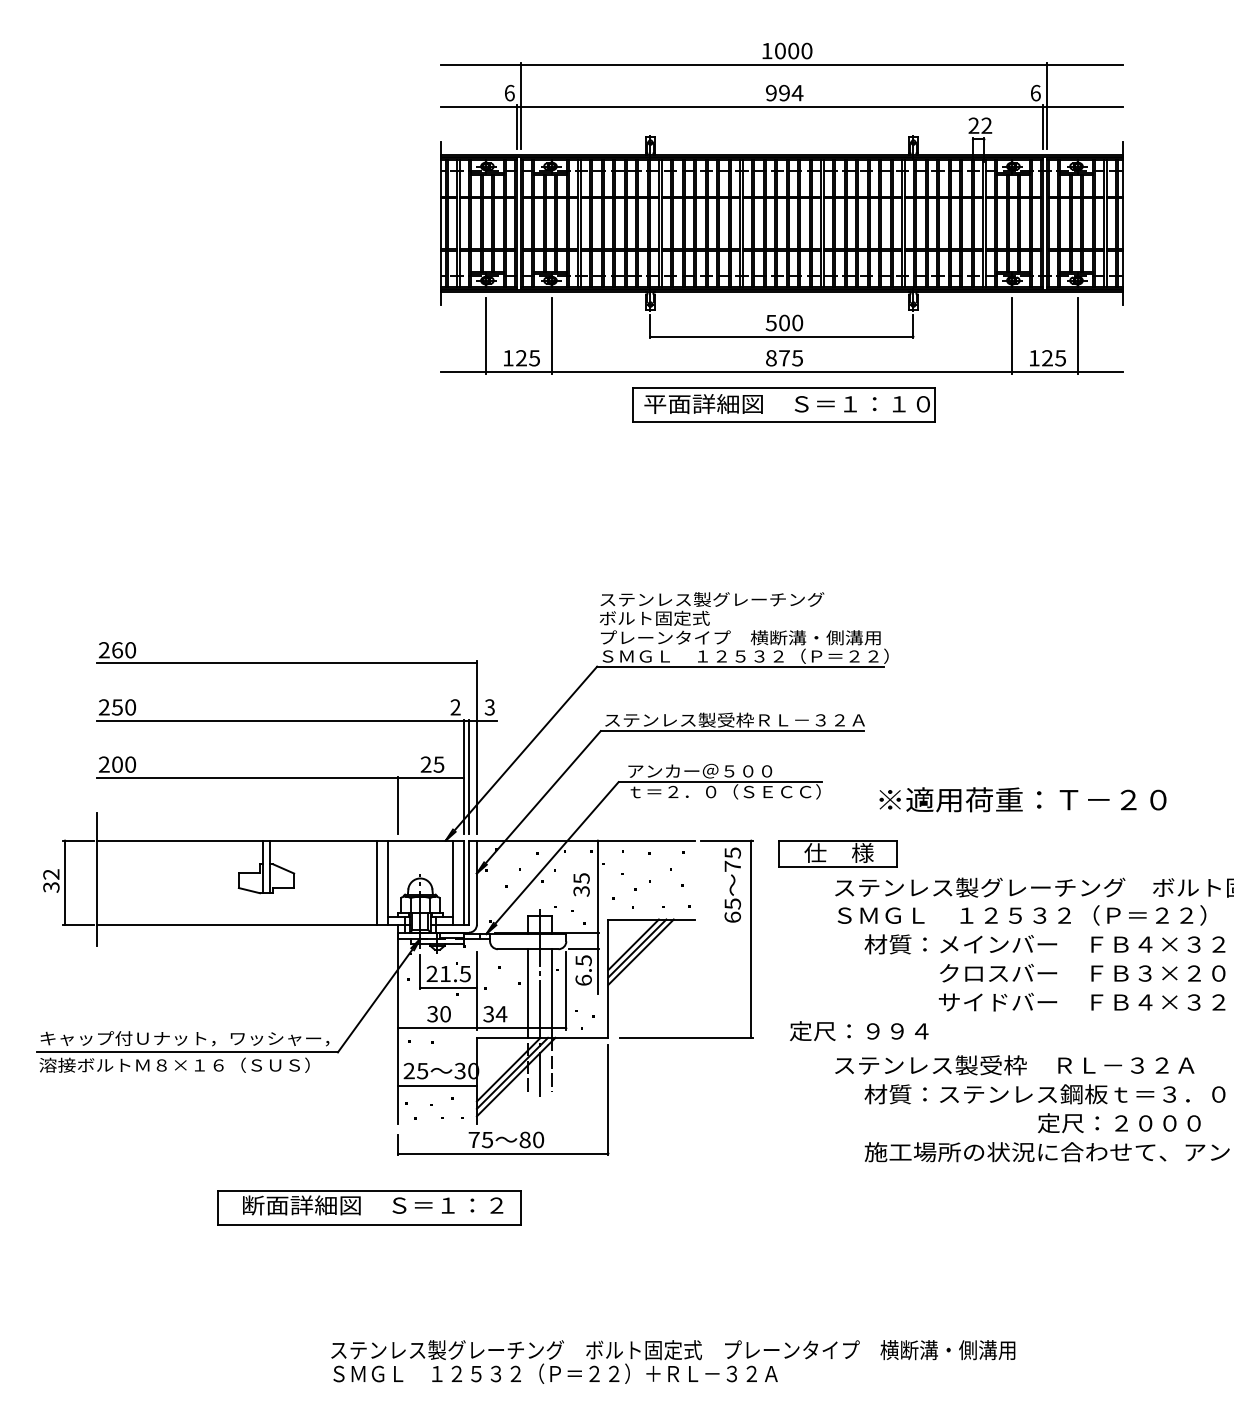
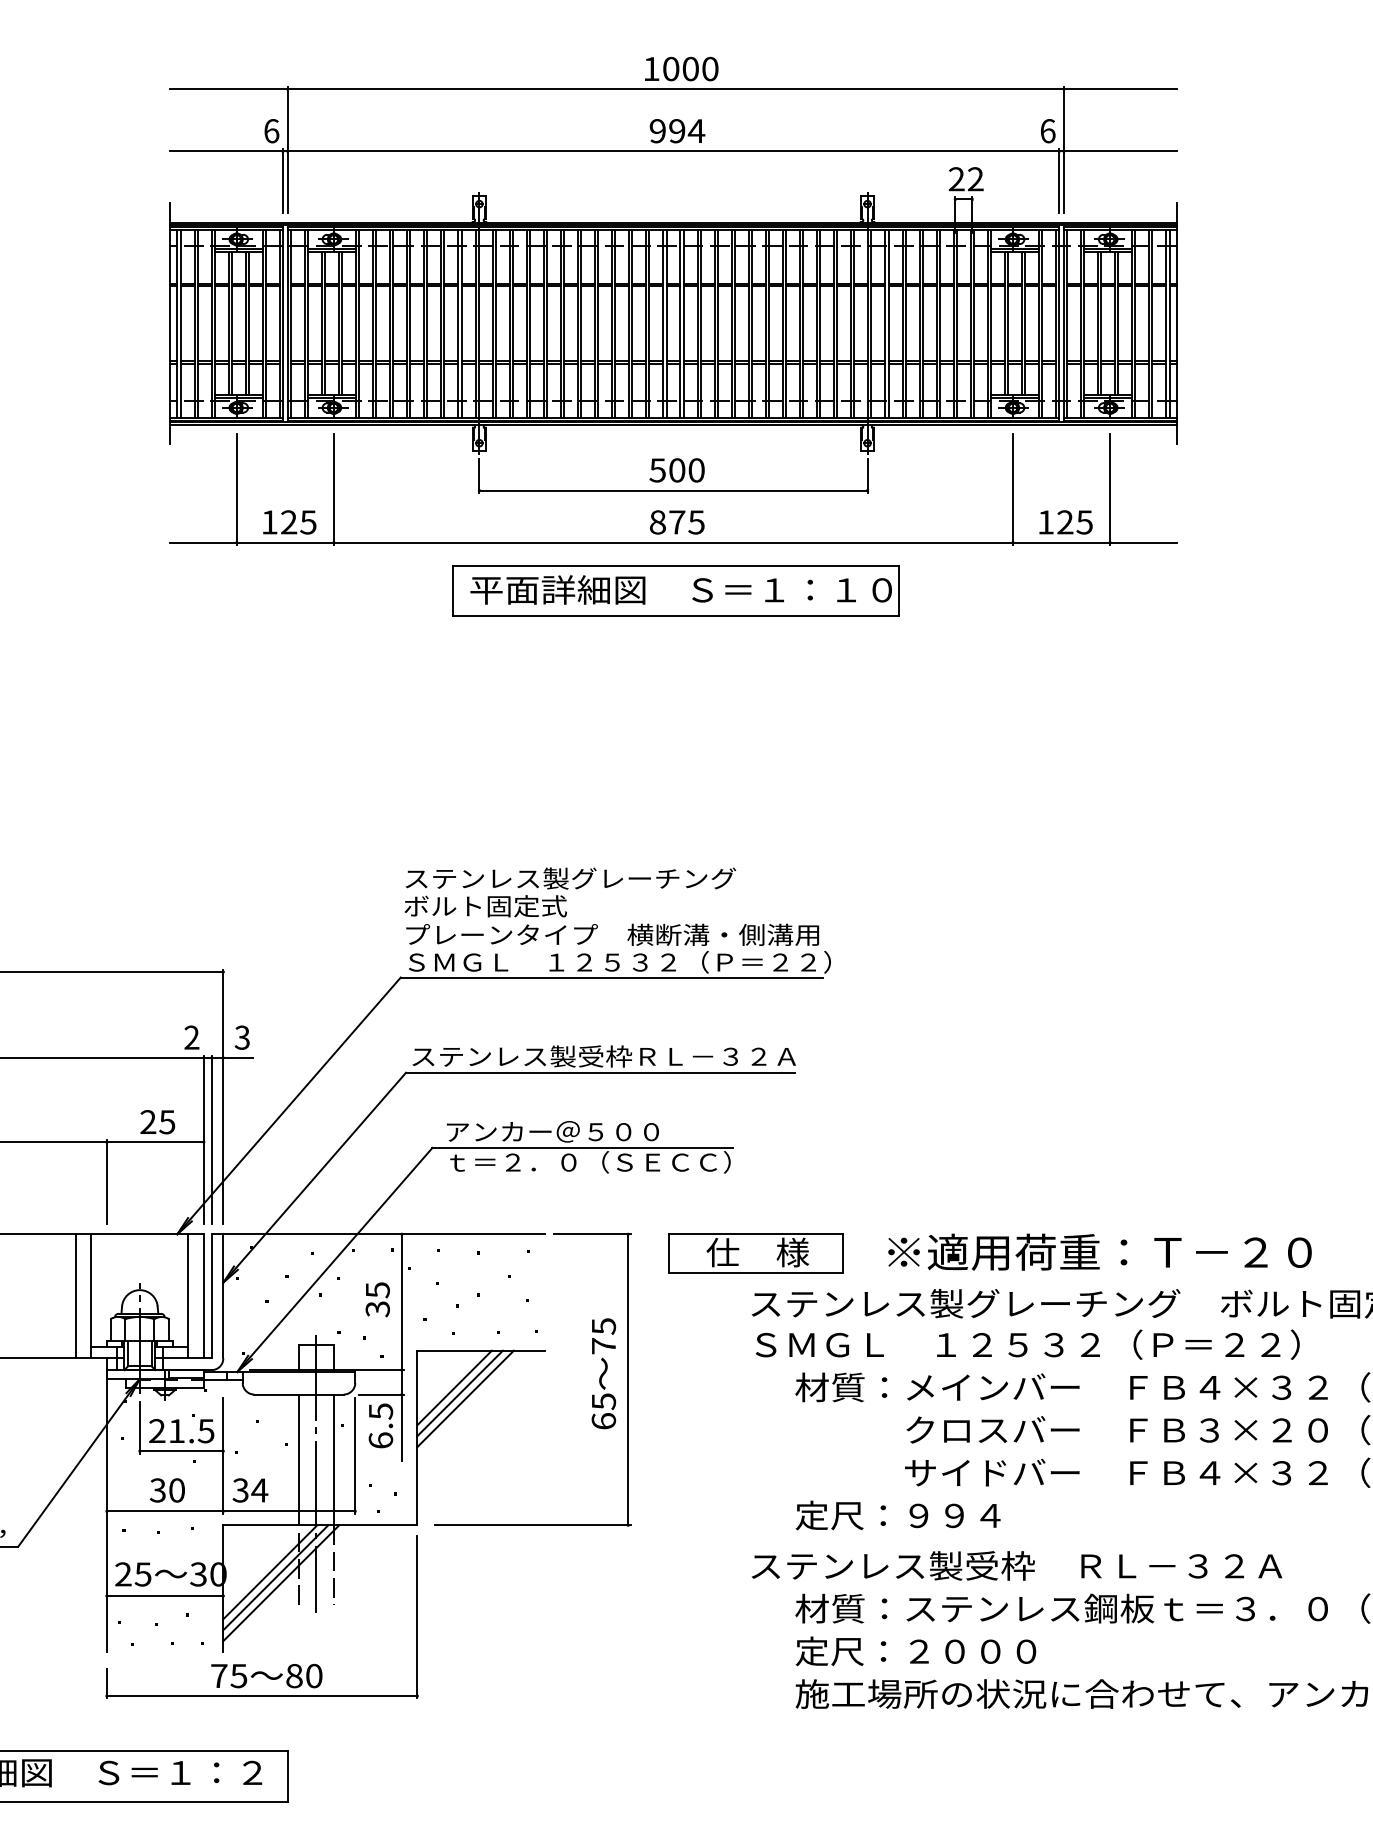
text: (1022, 799) -> (1099, 1251), moved
text: (732, 884) -> (603, 1372), moved
text: (859, 1030) -> (898, 1514), moved
text: (1119, 1123) -> (916, 1651), moved

